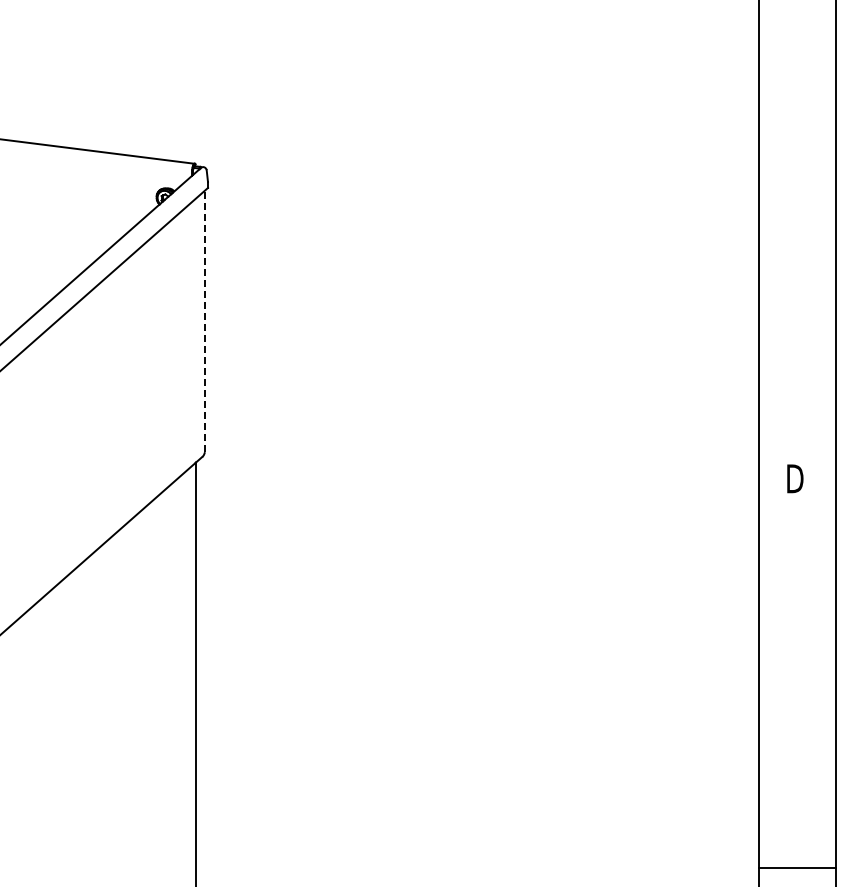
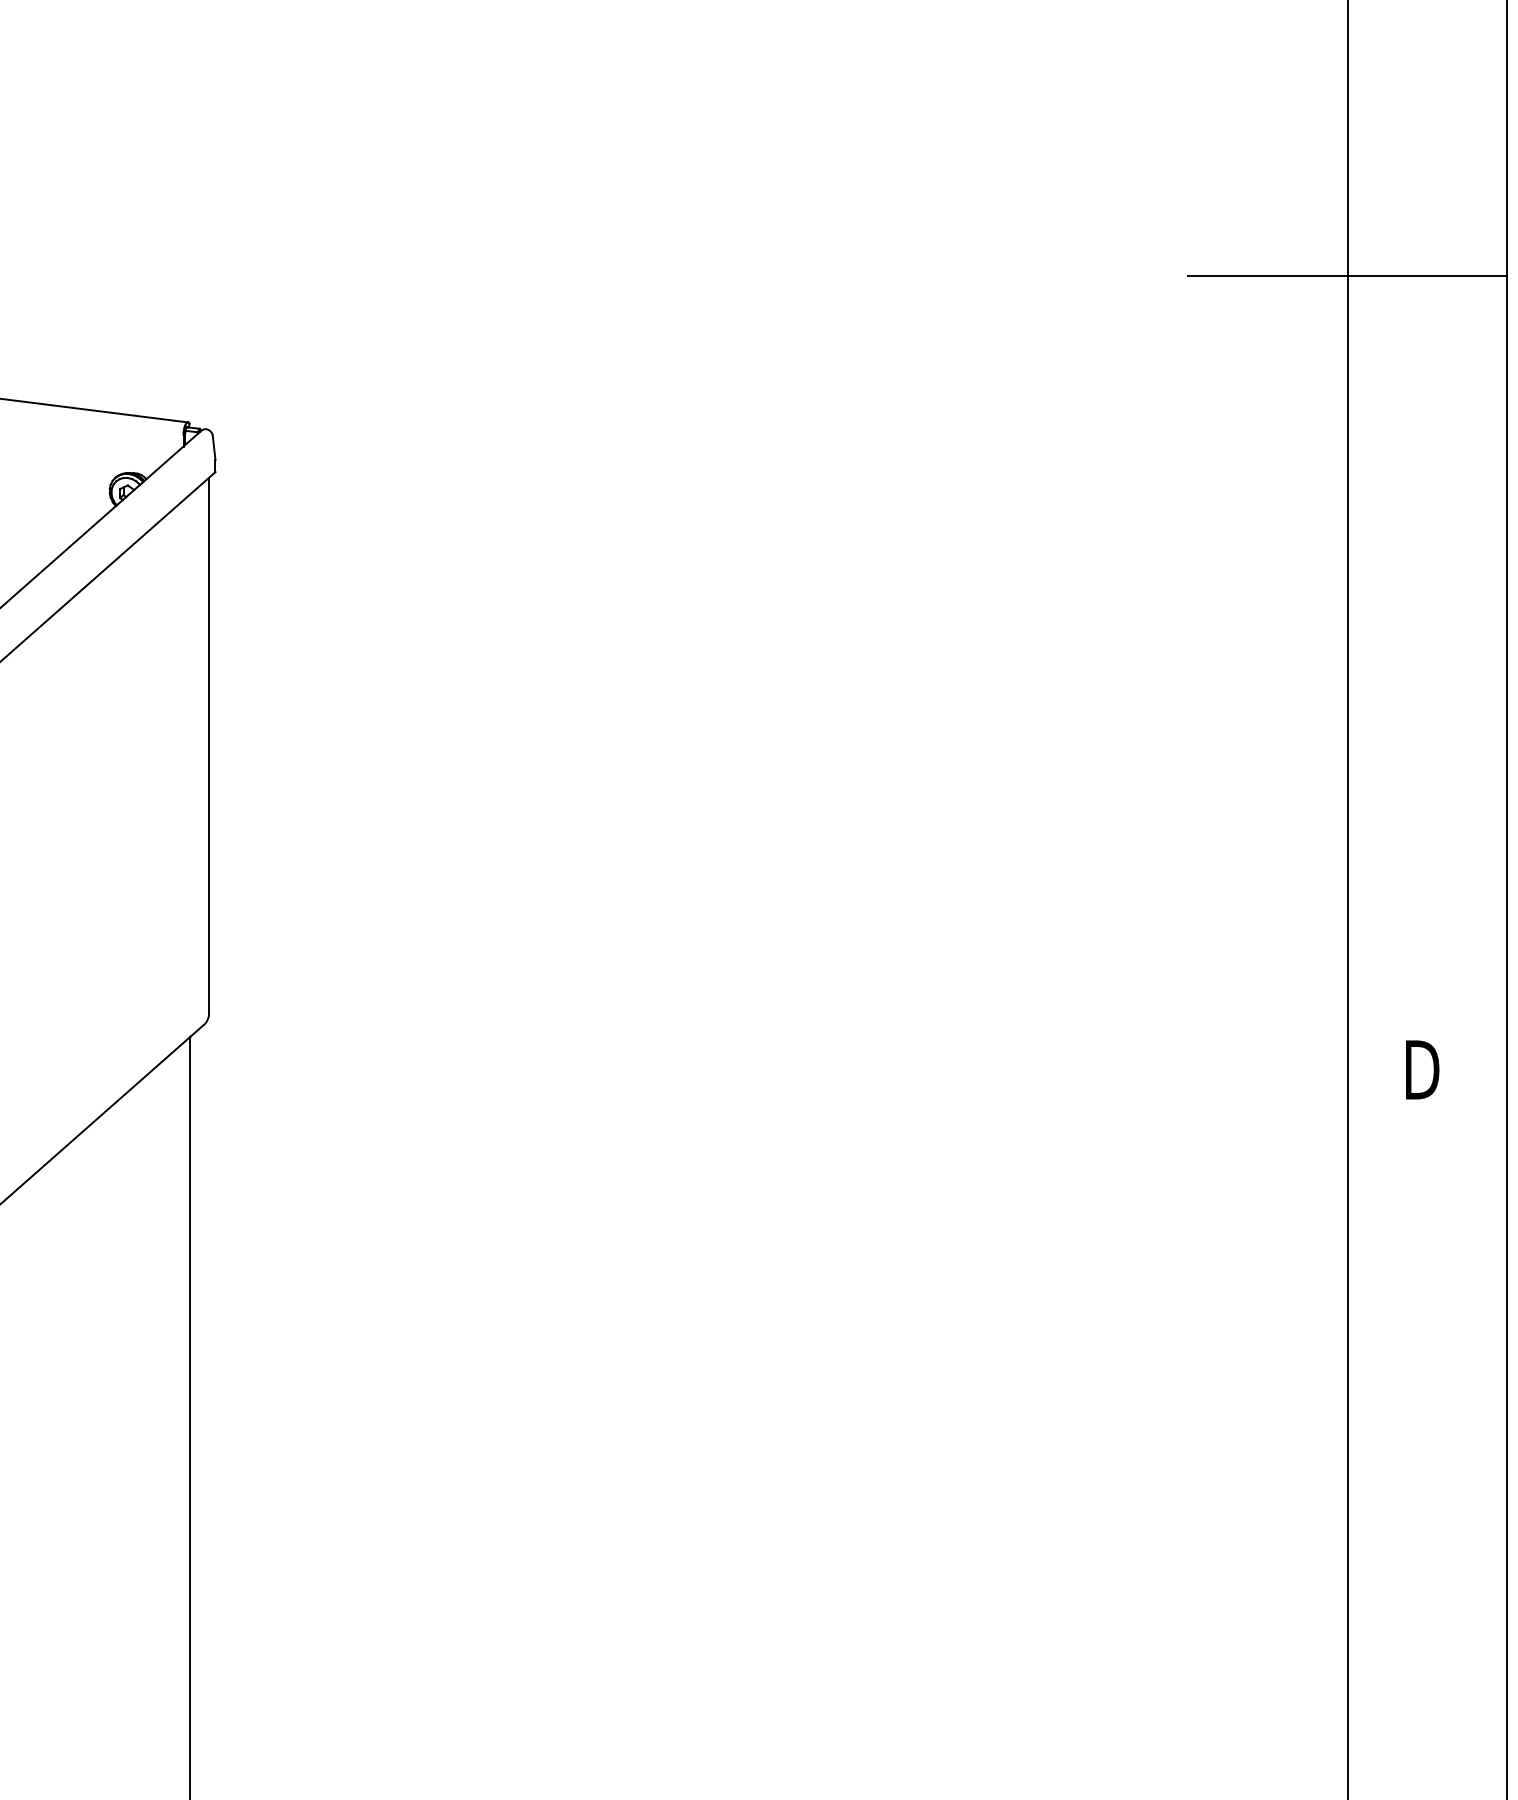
line: (758, 92) -> (1346, 275), added
line: (204, 321) -> (208, 746), dashed -> solid

